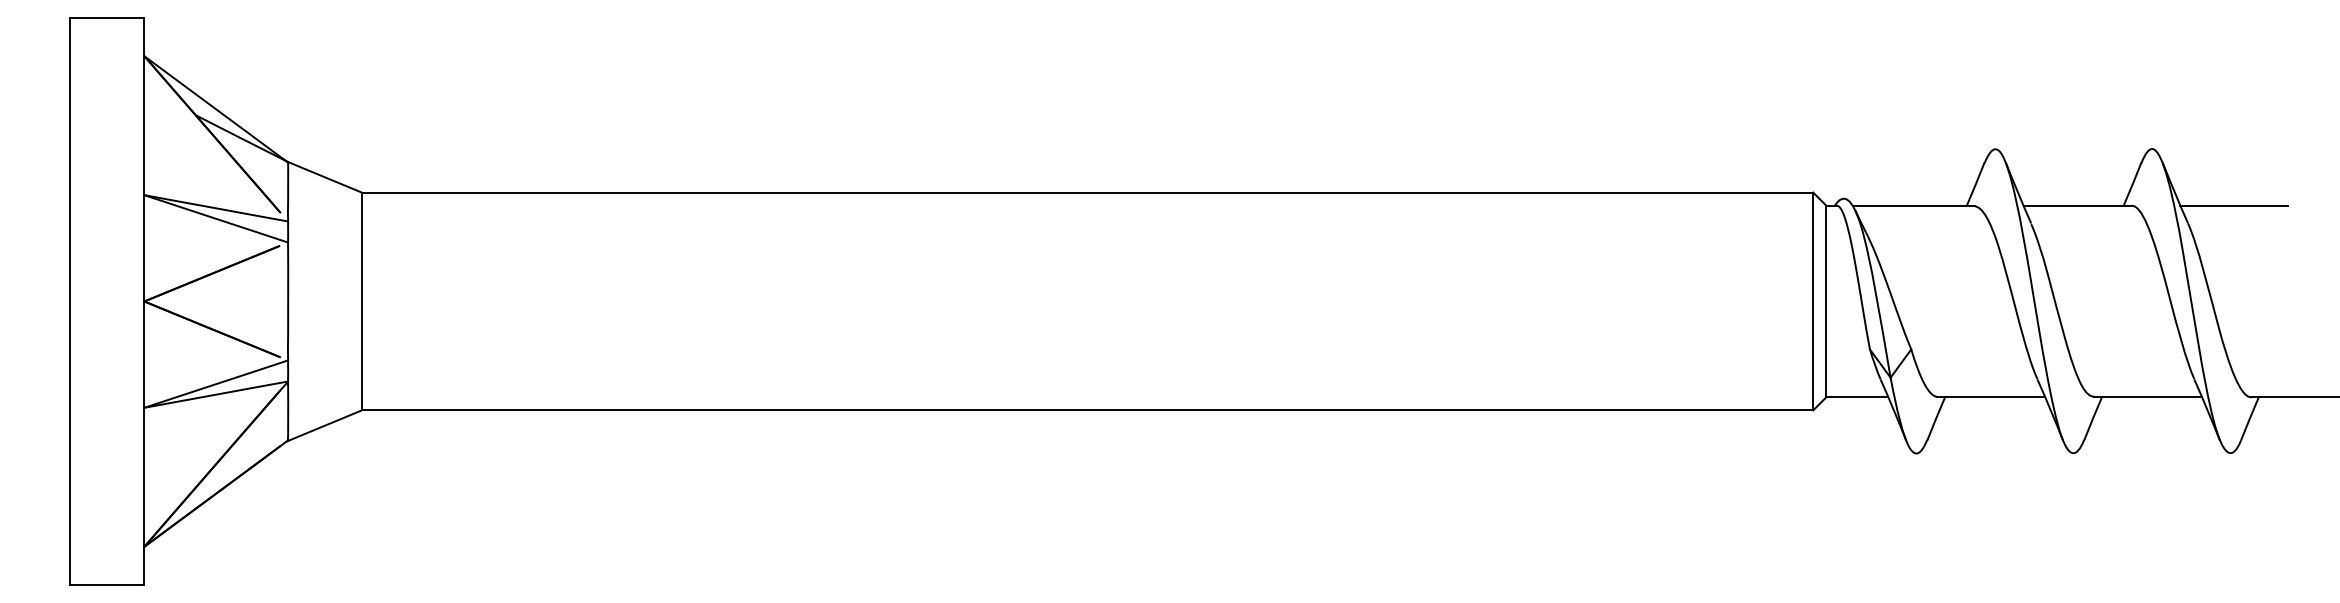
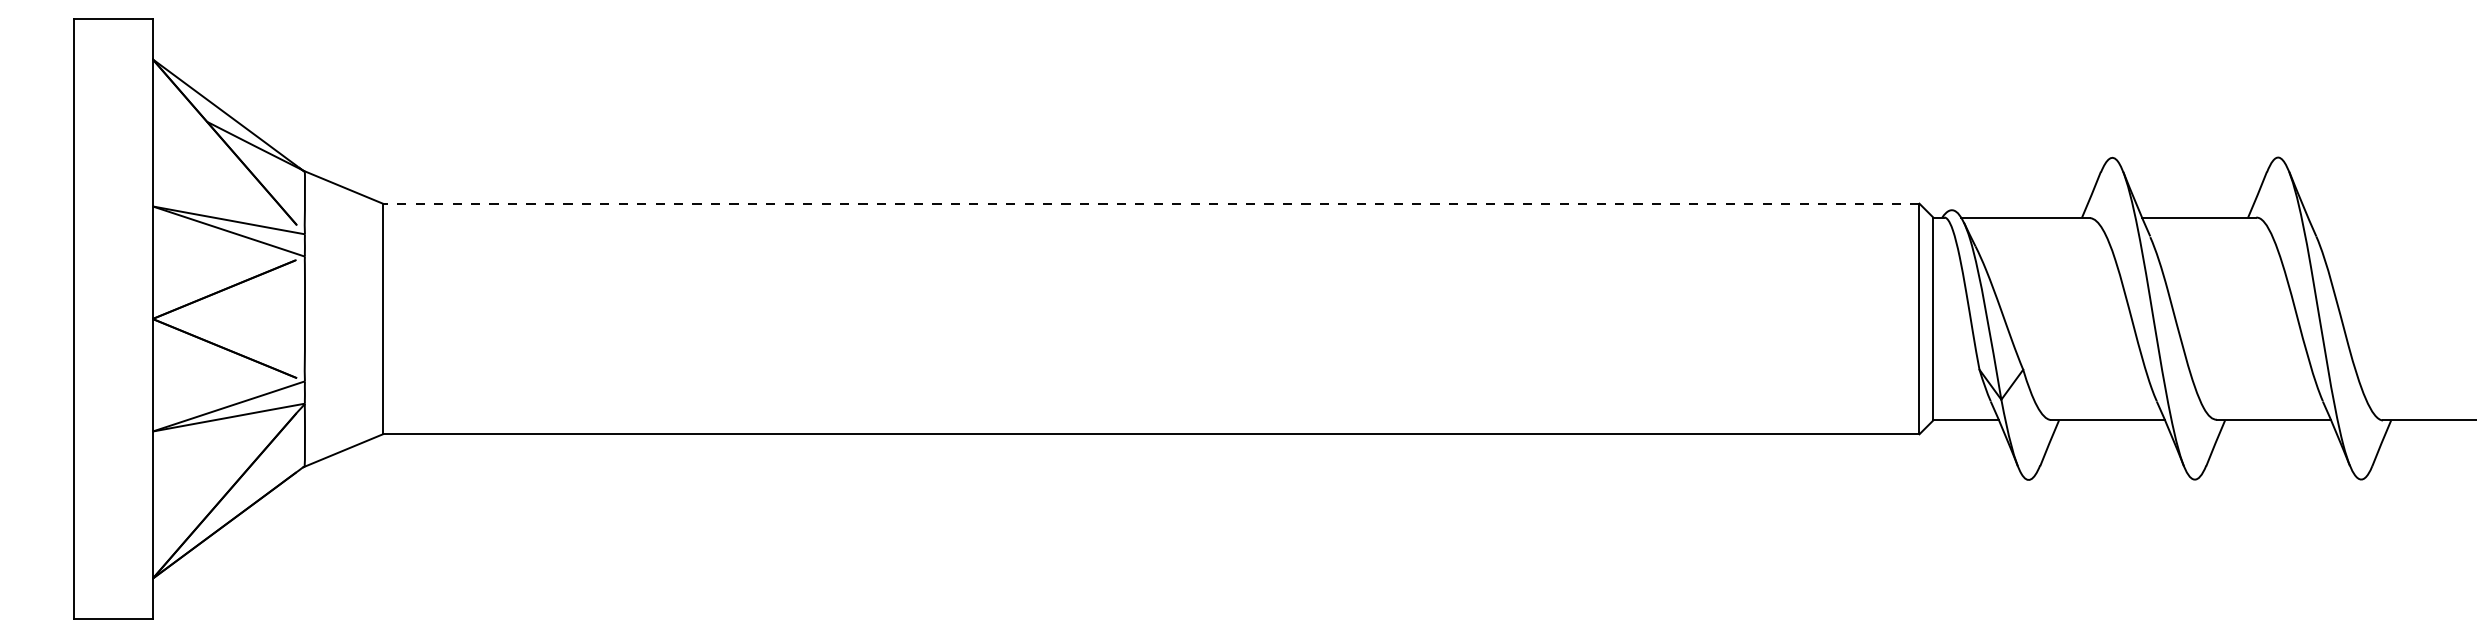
line: (1086, 192) -> (1150, 203), solid -> dashed
line: (2234, 205) -> (2365, 217), removed

